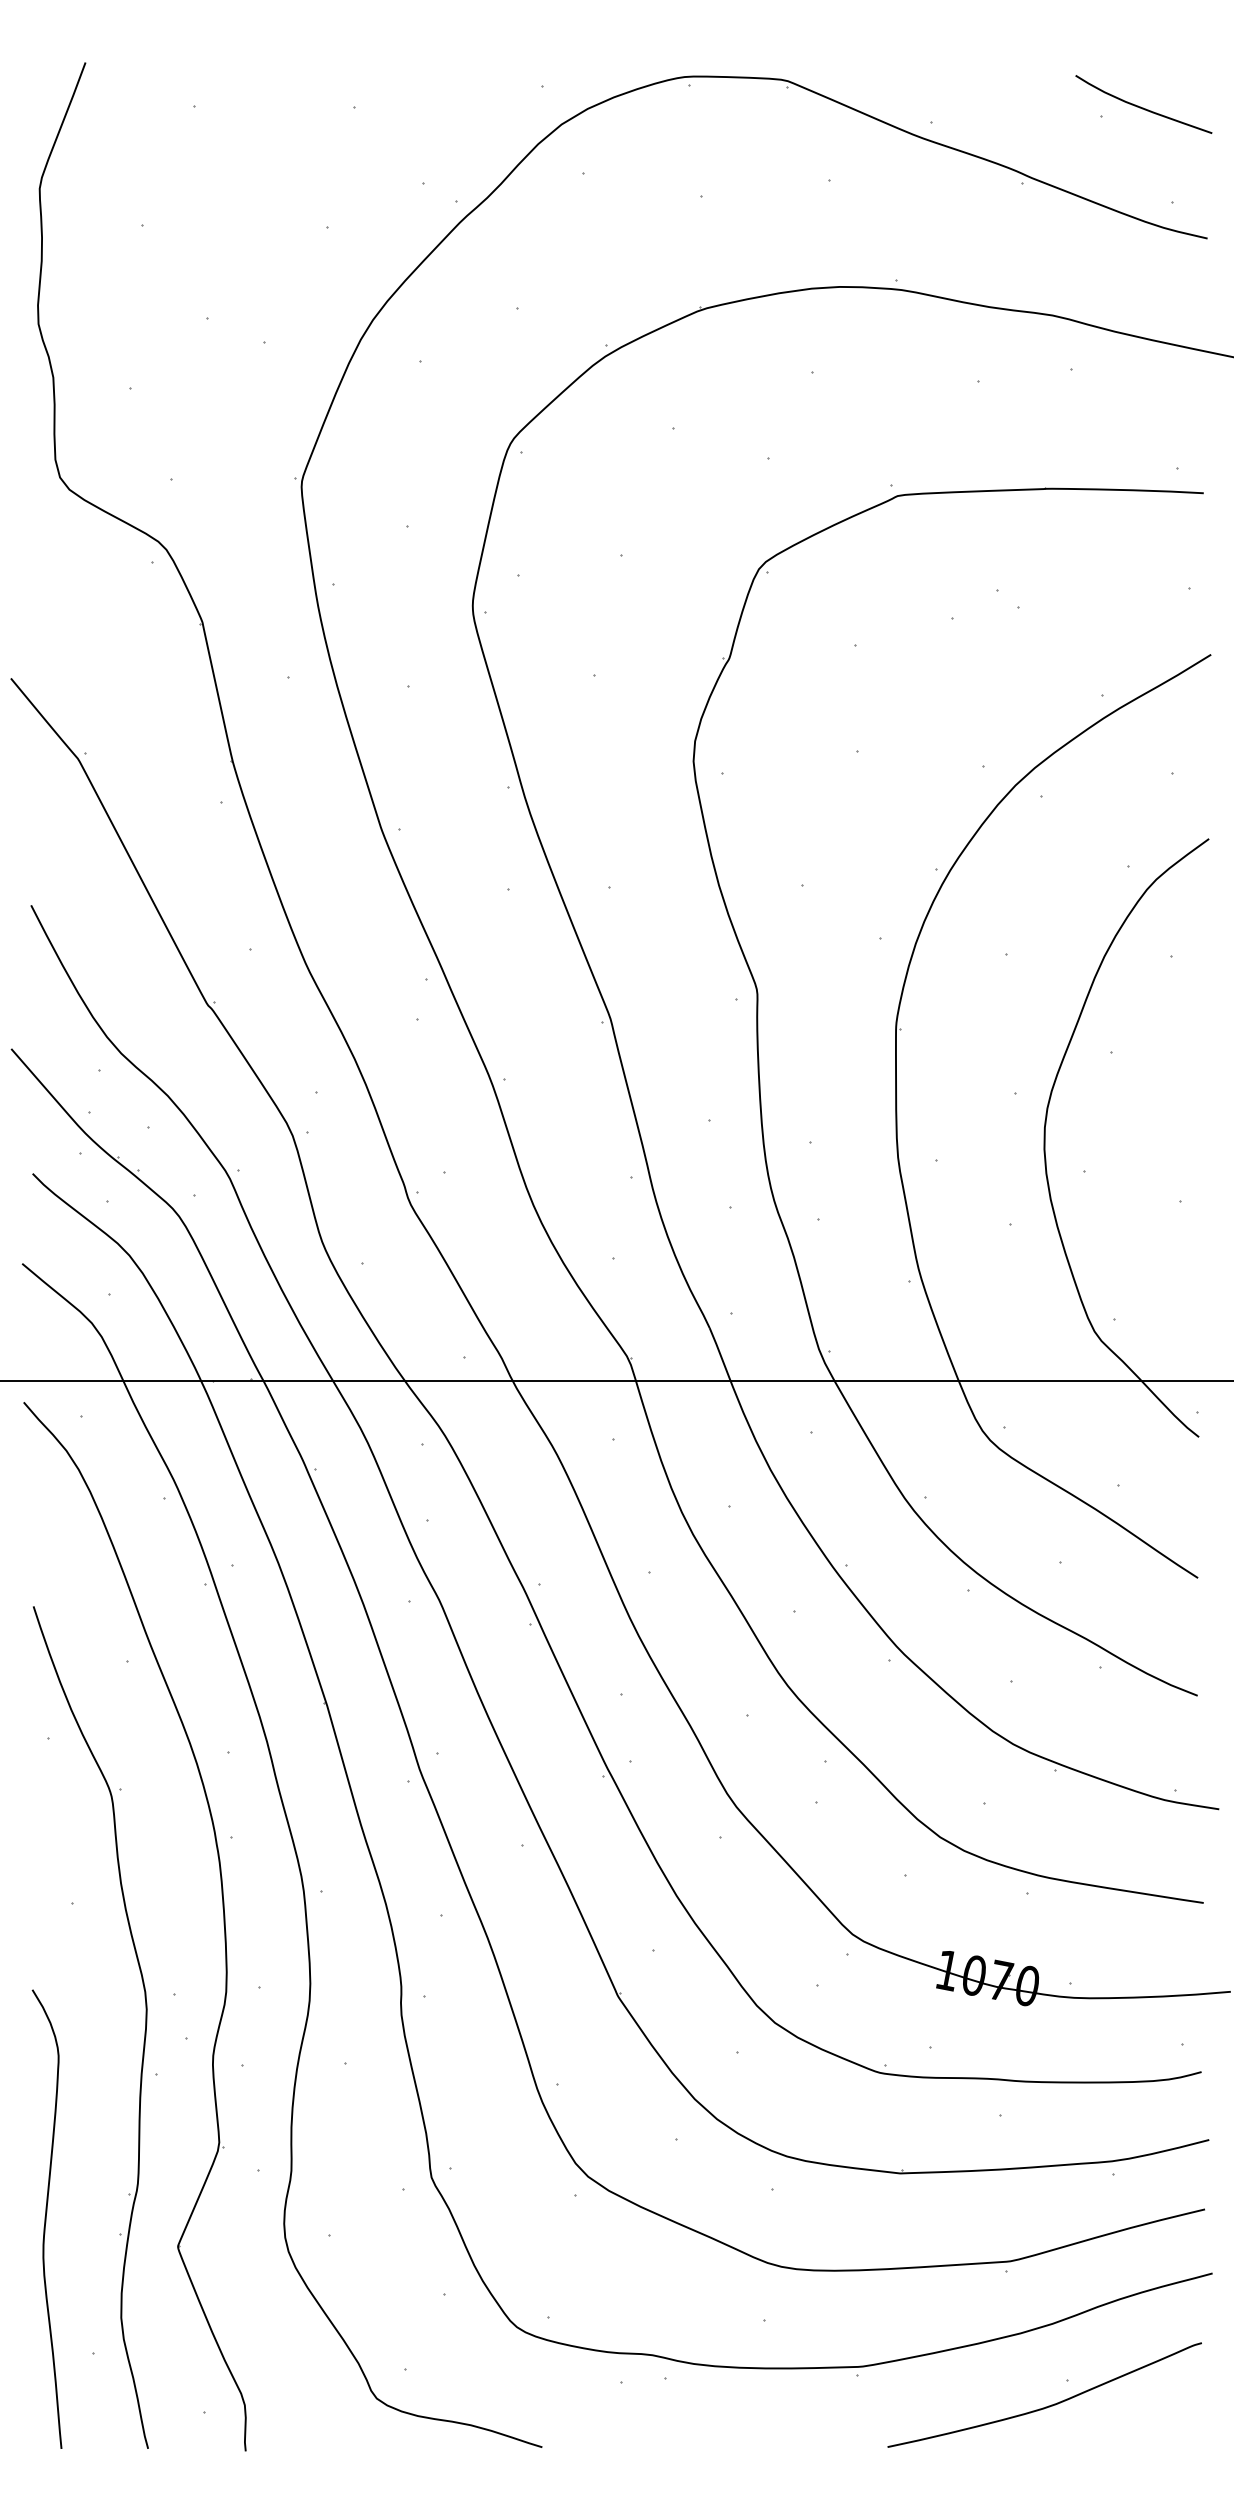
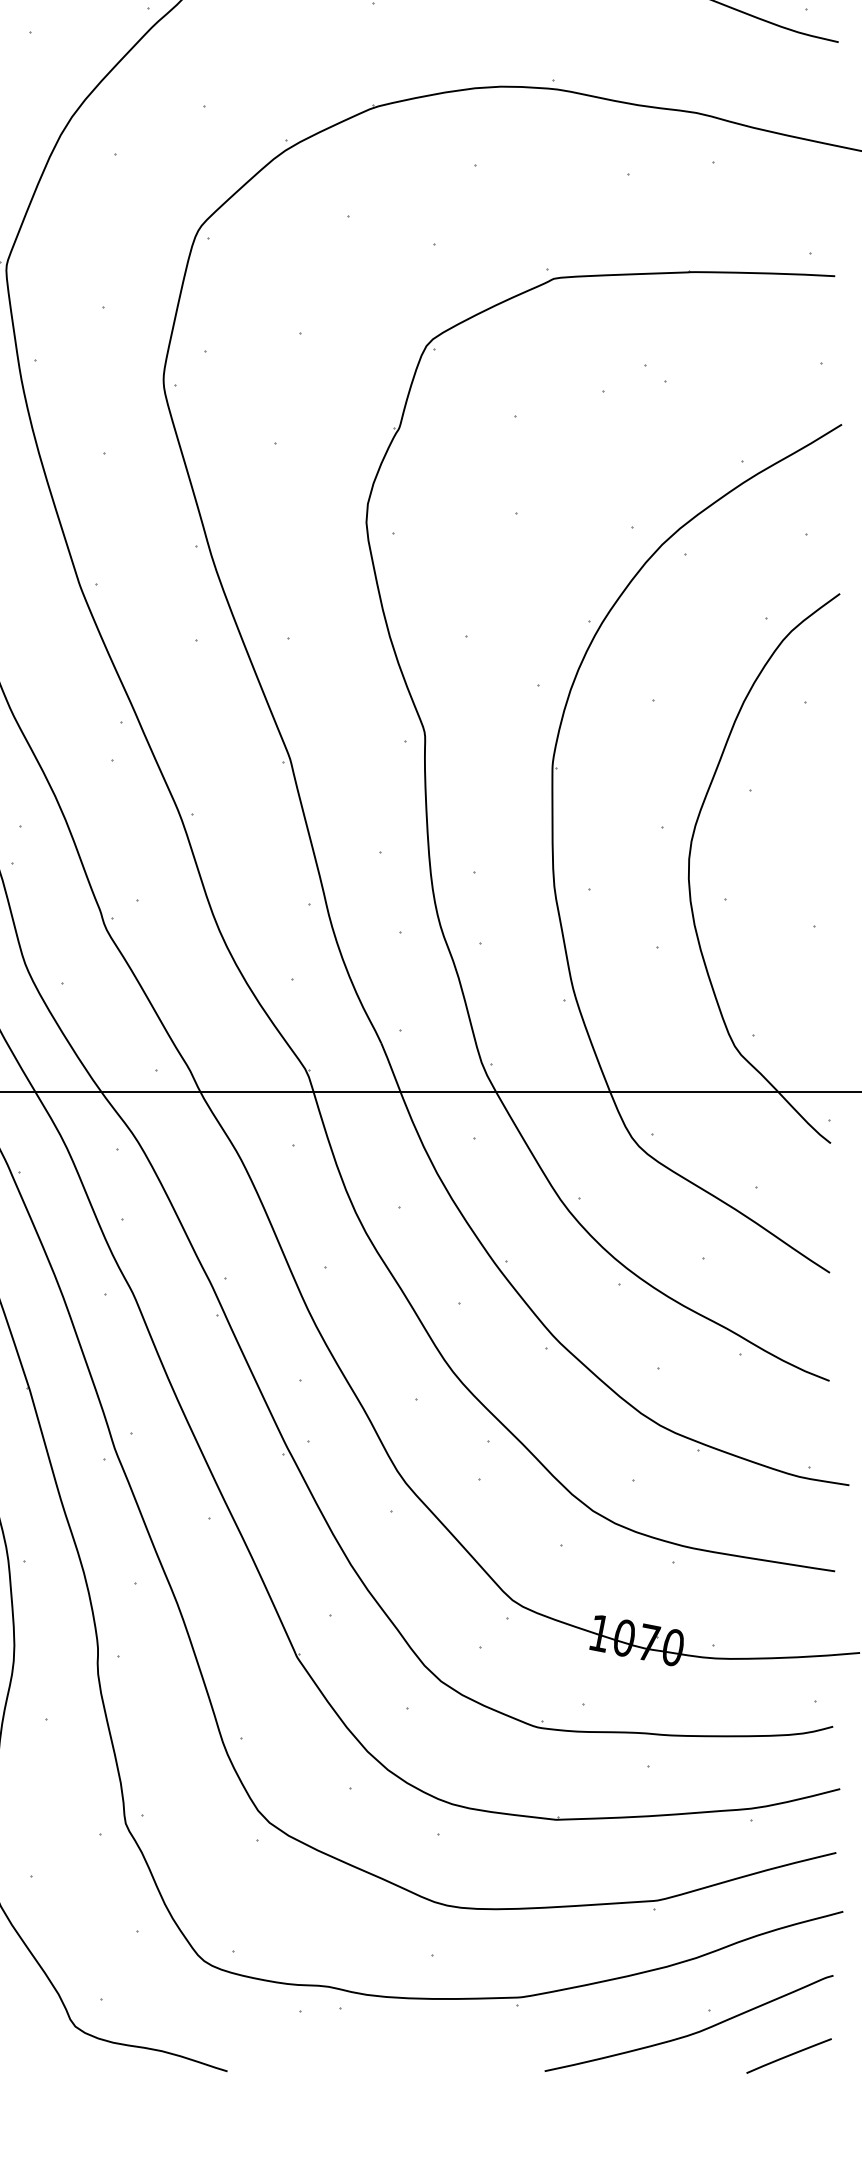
line: (1153, 2430) -> (788, 2055), added

